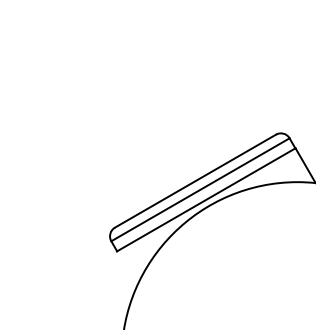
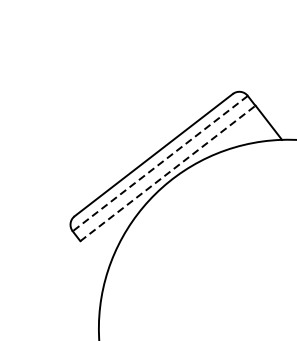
line: (200, 189) -> (160, 163), solid -> dashed
line: (206, 199) -> (168, 173), solid -> dashed

